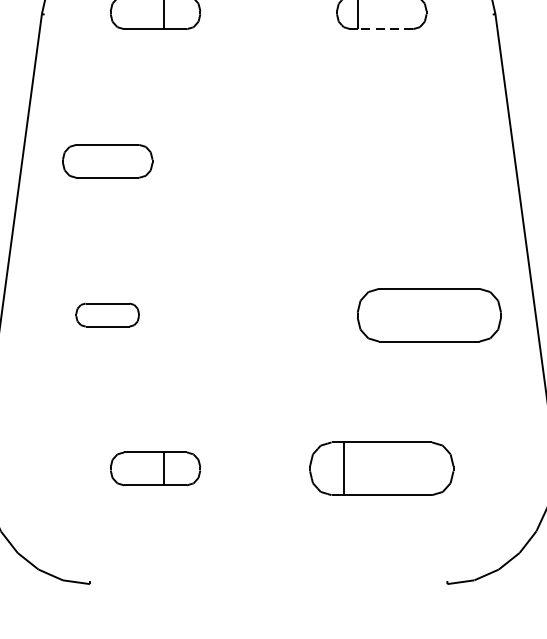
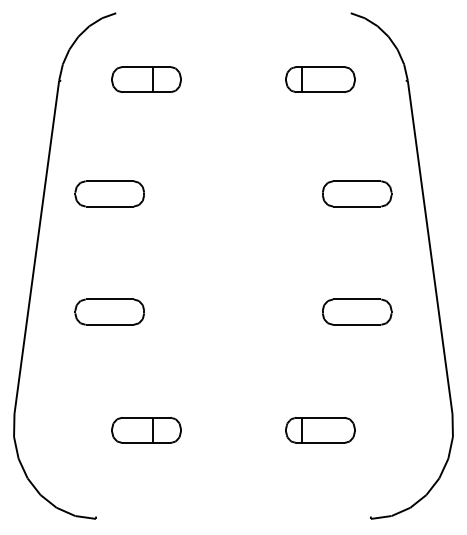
line: (384, 29) -> (322, 92), dashed -> solid
part: (429, 160) -> (357, 193), added
part: (107, 314) -> (109, 311), size x1.43
part: (429, 314) -> (357, 311), size x0.62
part: (381, 469) -> (320, 430), size x0.62

